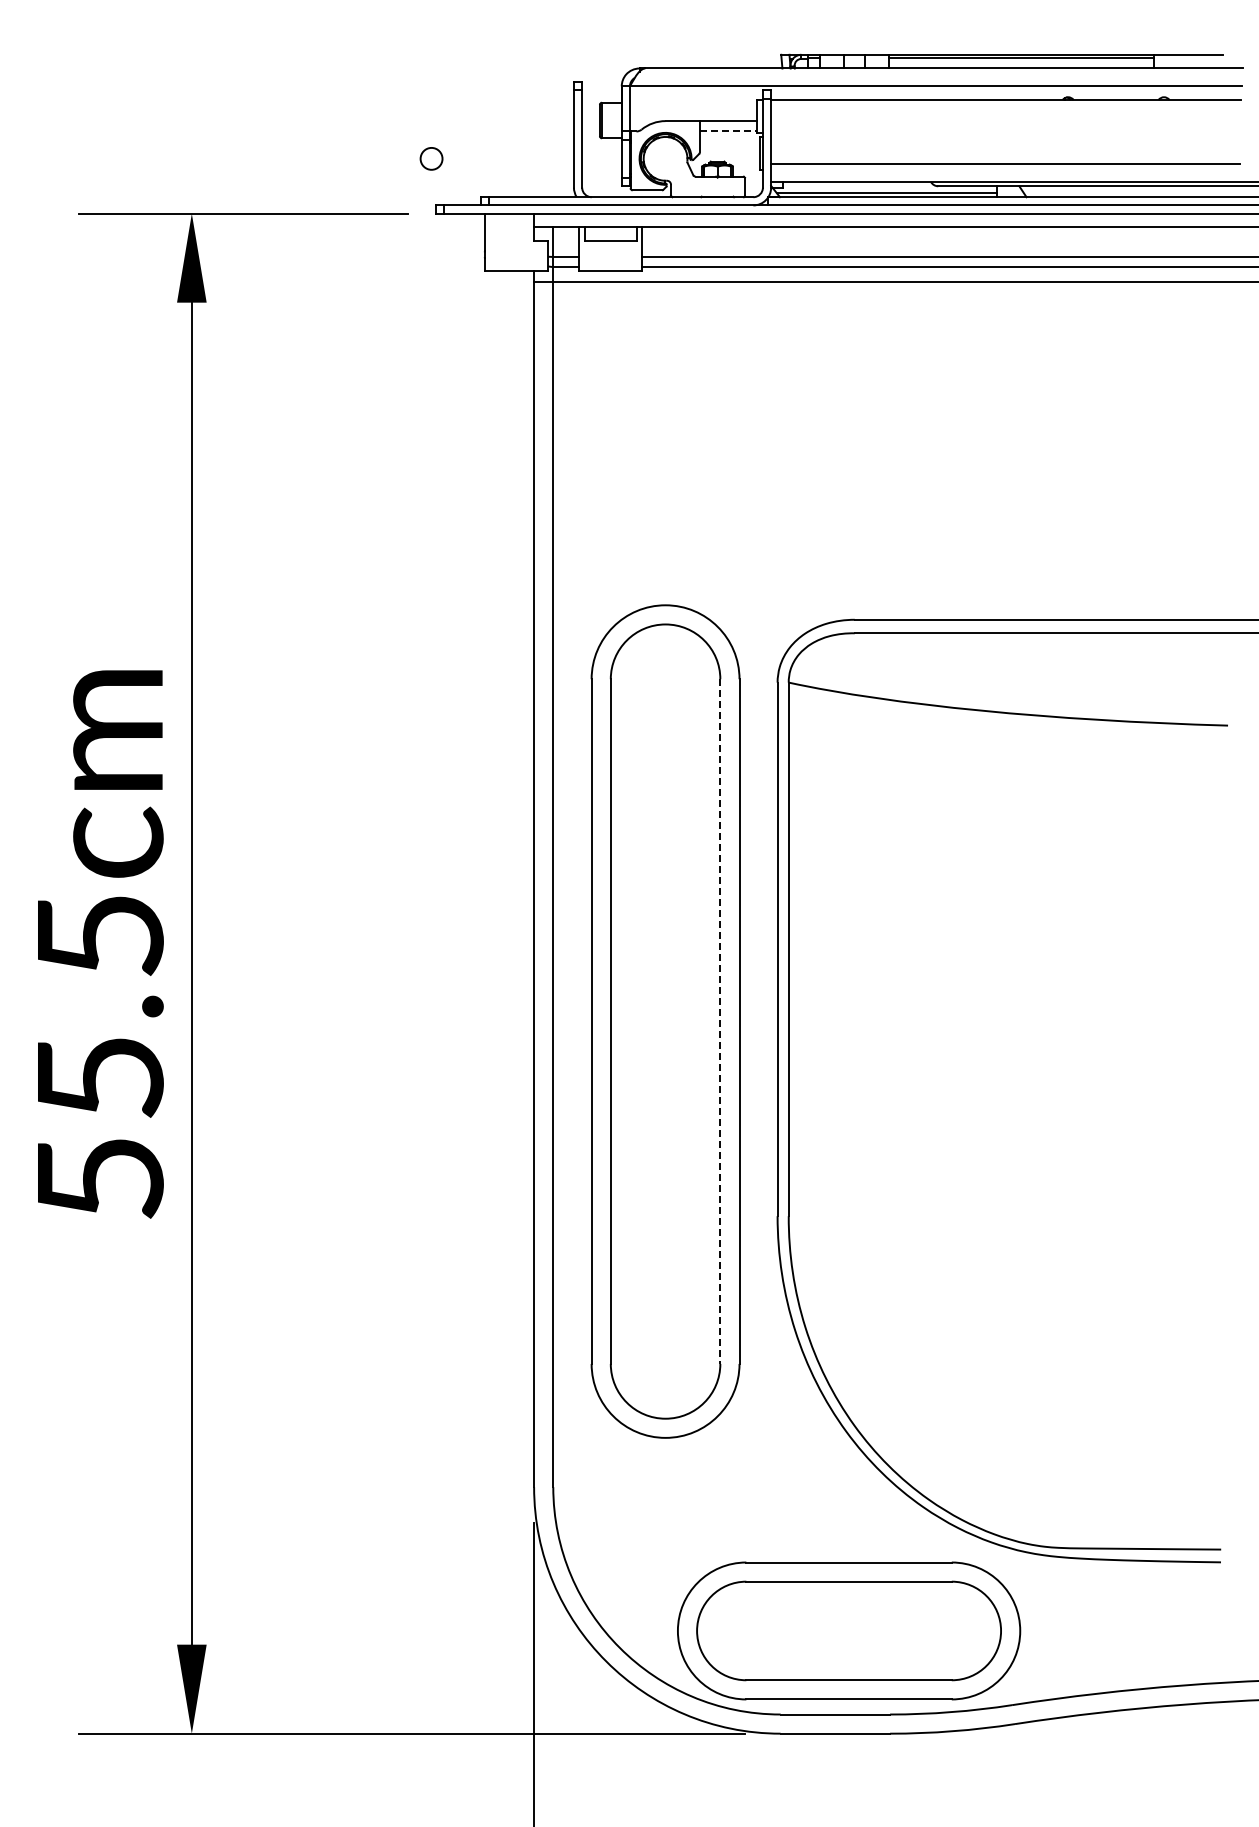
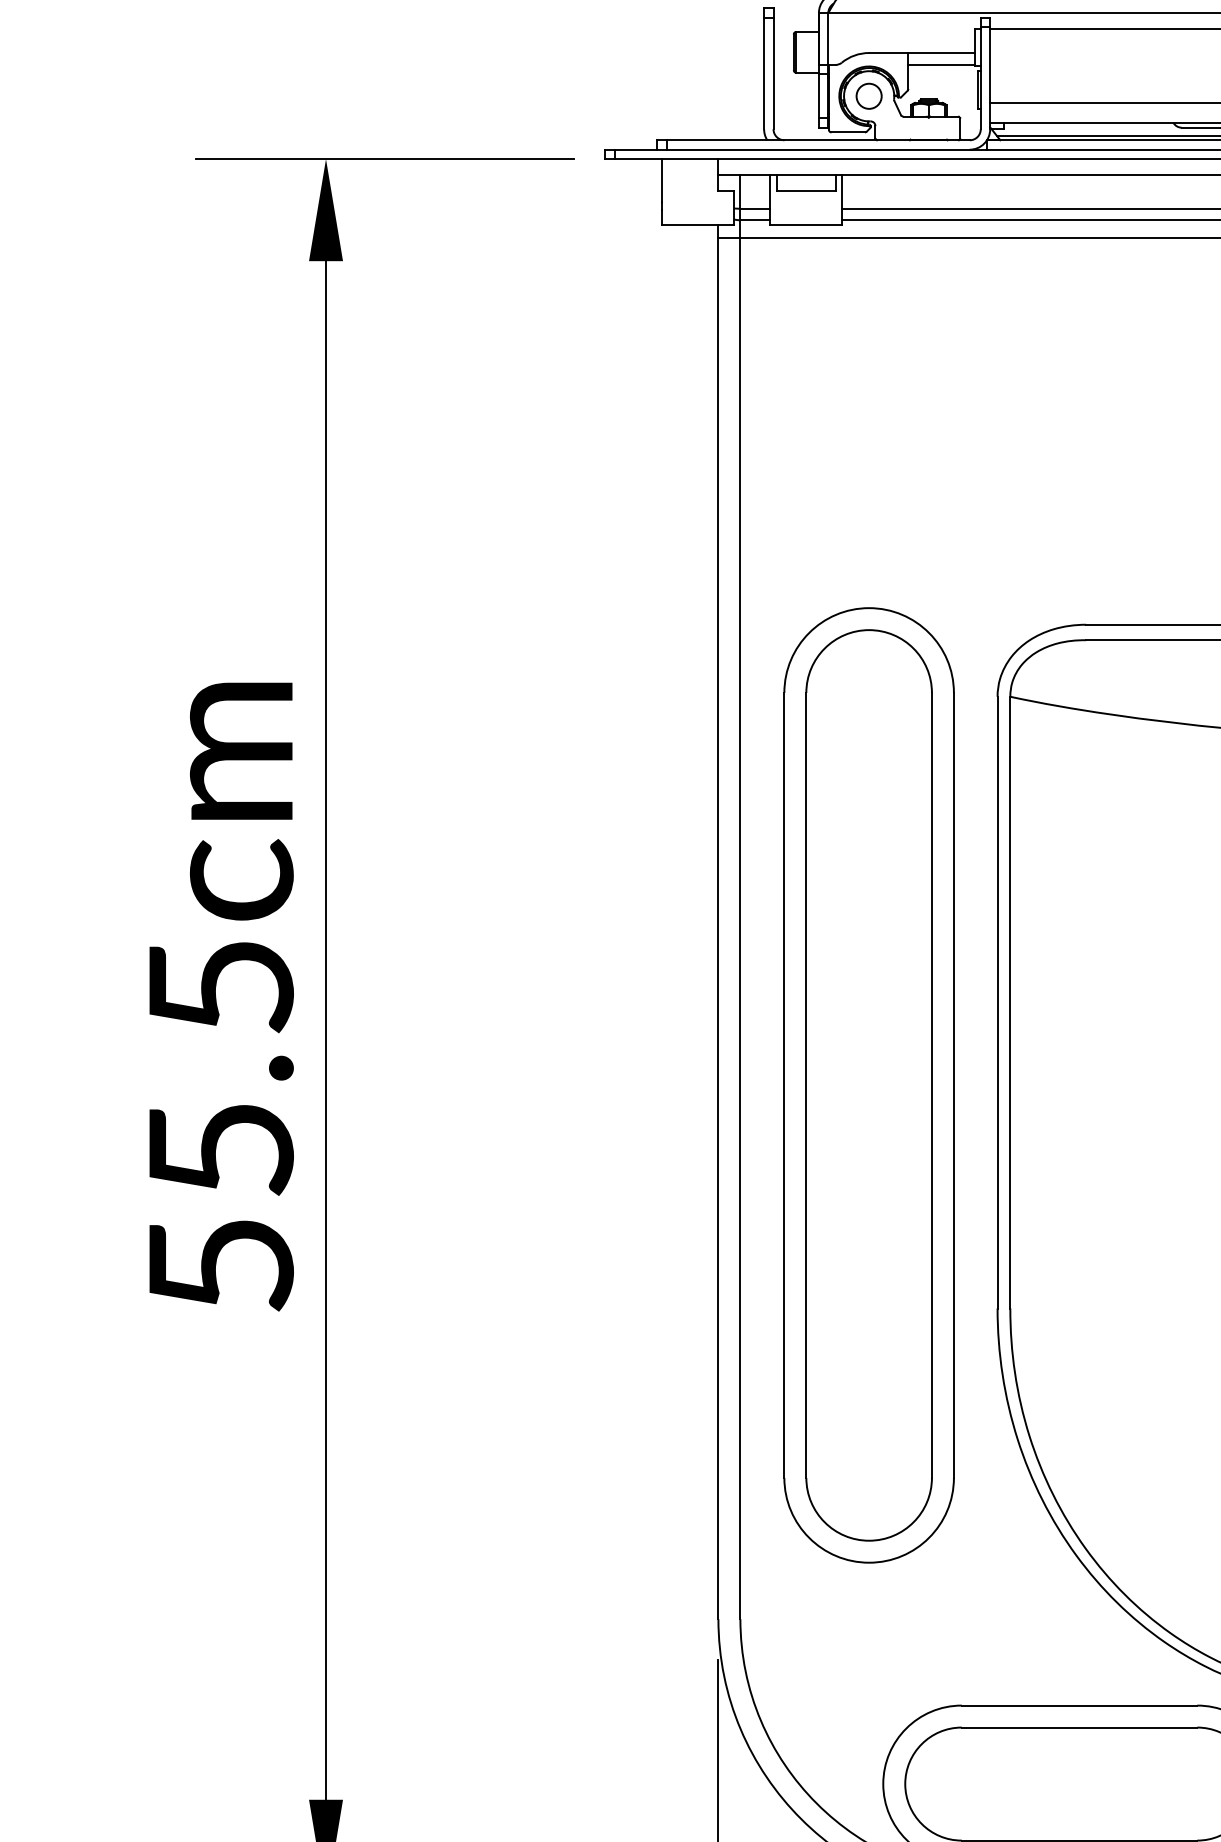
line: (728, 131) -> (941, 64), dashed -> solid
circle: (431, 158) -> (869, 95), moved
line: (720, 1022) -> (932, 1086), dashed -> solid

